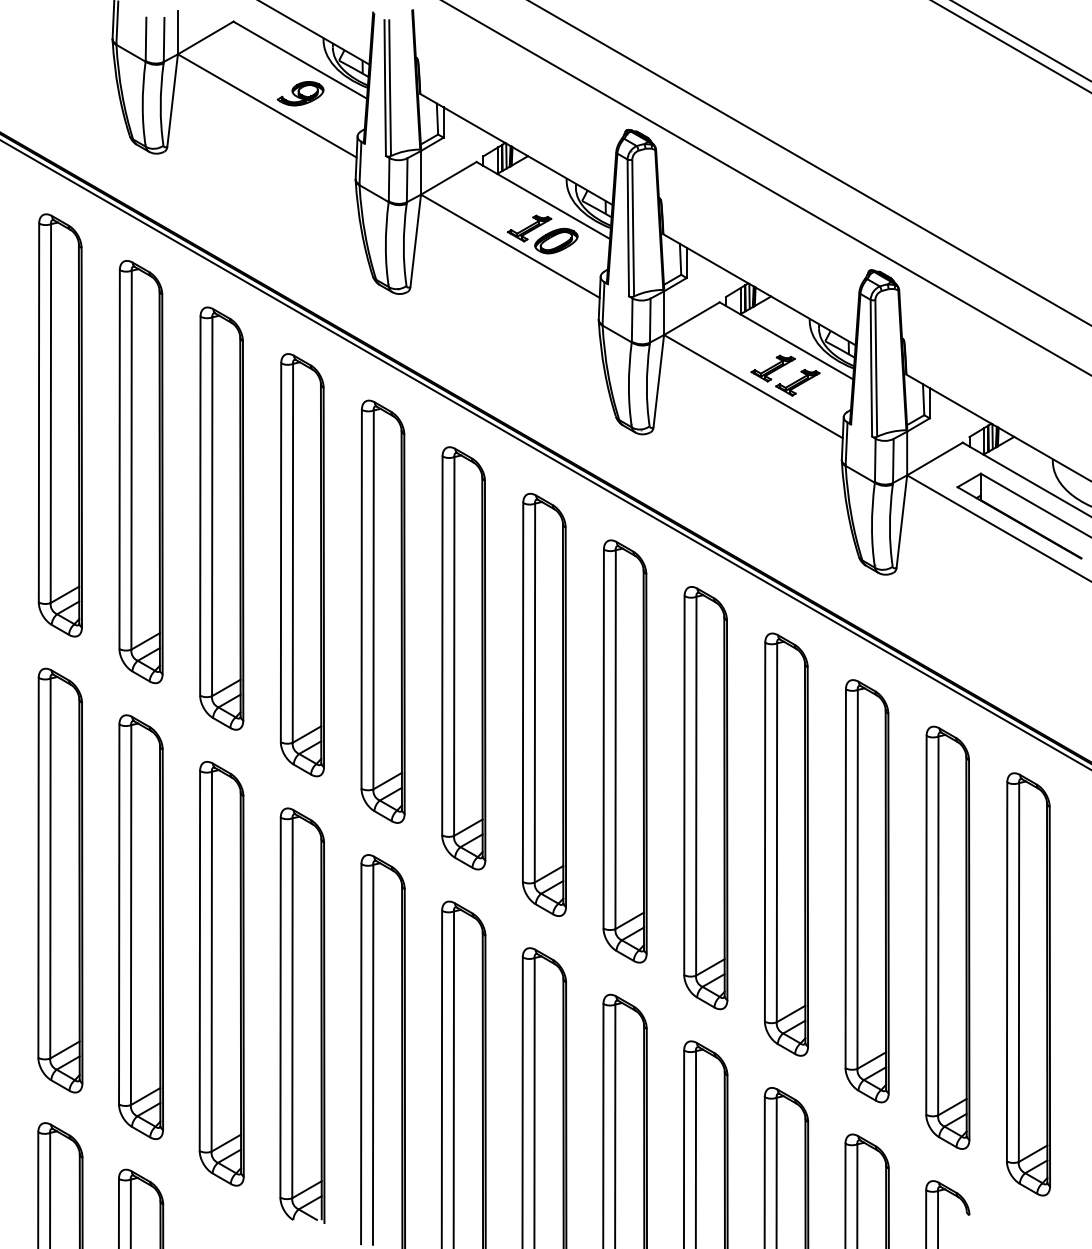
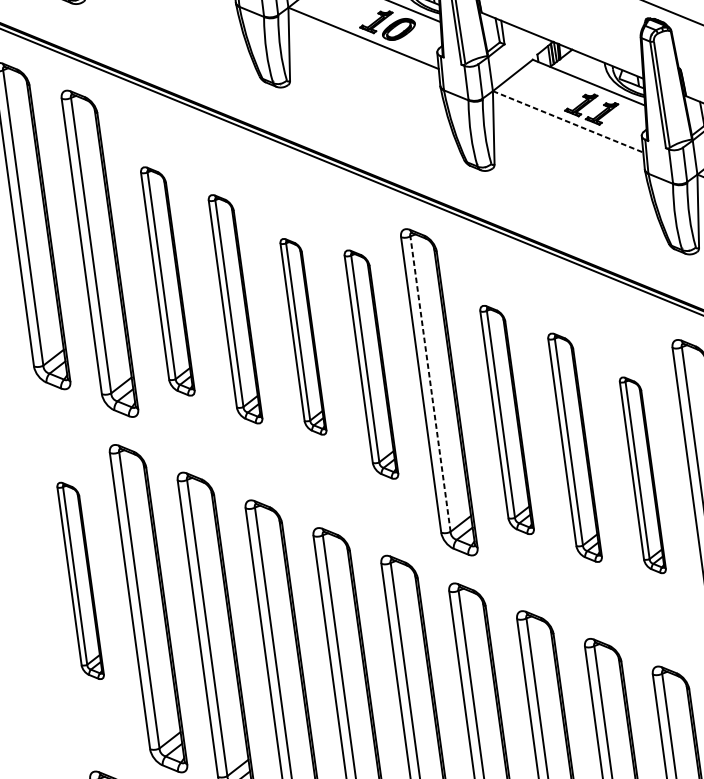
line: (753, 386) -> (568, 121), solid -> dashed
part: (221, 518) -> (167, 281), size x0.7
part: (301, 565) -> (234, 309), size x0.7
part: (382, 611) -> (302, 336), size x0.6
part: (463, 658) -> (371, 364), size x0.7
line: (534, 692) -> (430, 383), solid -> dashed
part: (624, 751) -> (506, 420), size x0.7
part: (705, 798) -> (574, 448), size x0.7
part: (786, 844) -> (642, 475), size x0.6
part: (60, 880) -> (80, 580), size x0.6

